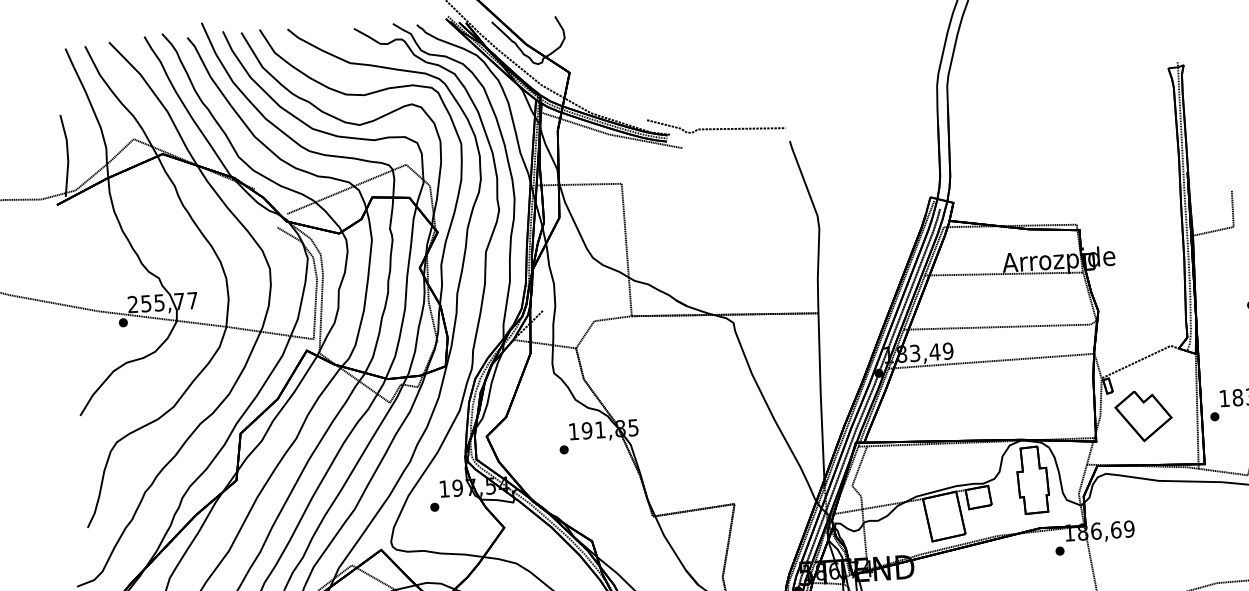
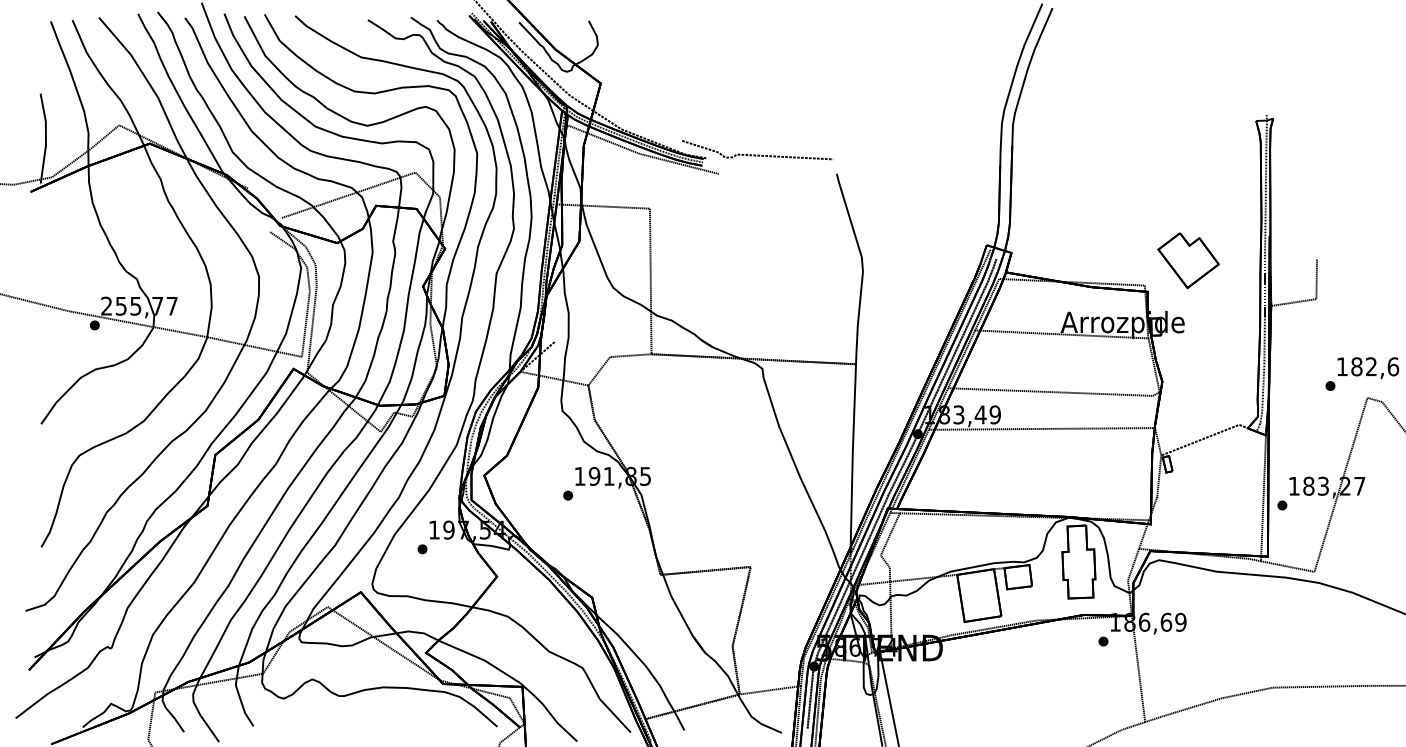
part: (1143, 415) -> (1188, 260), moved

